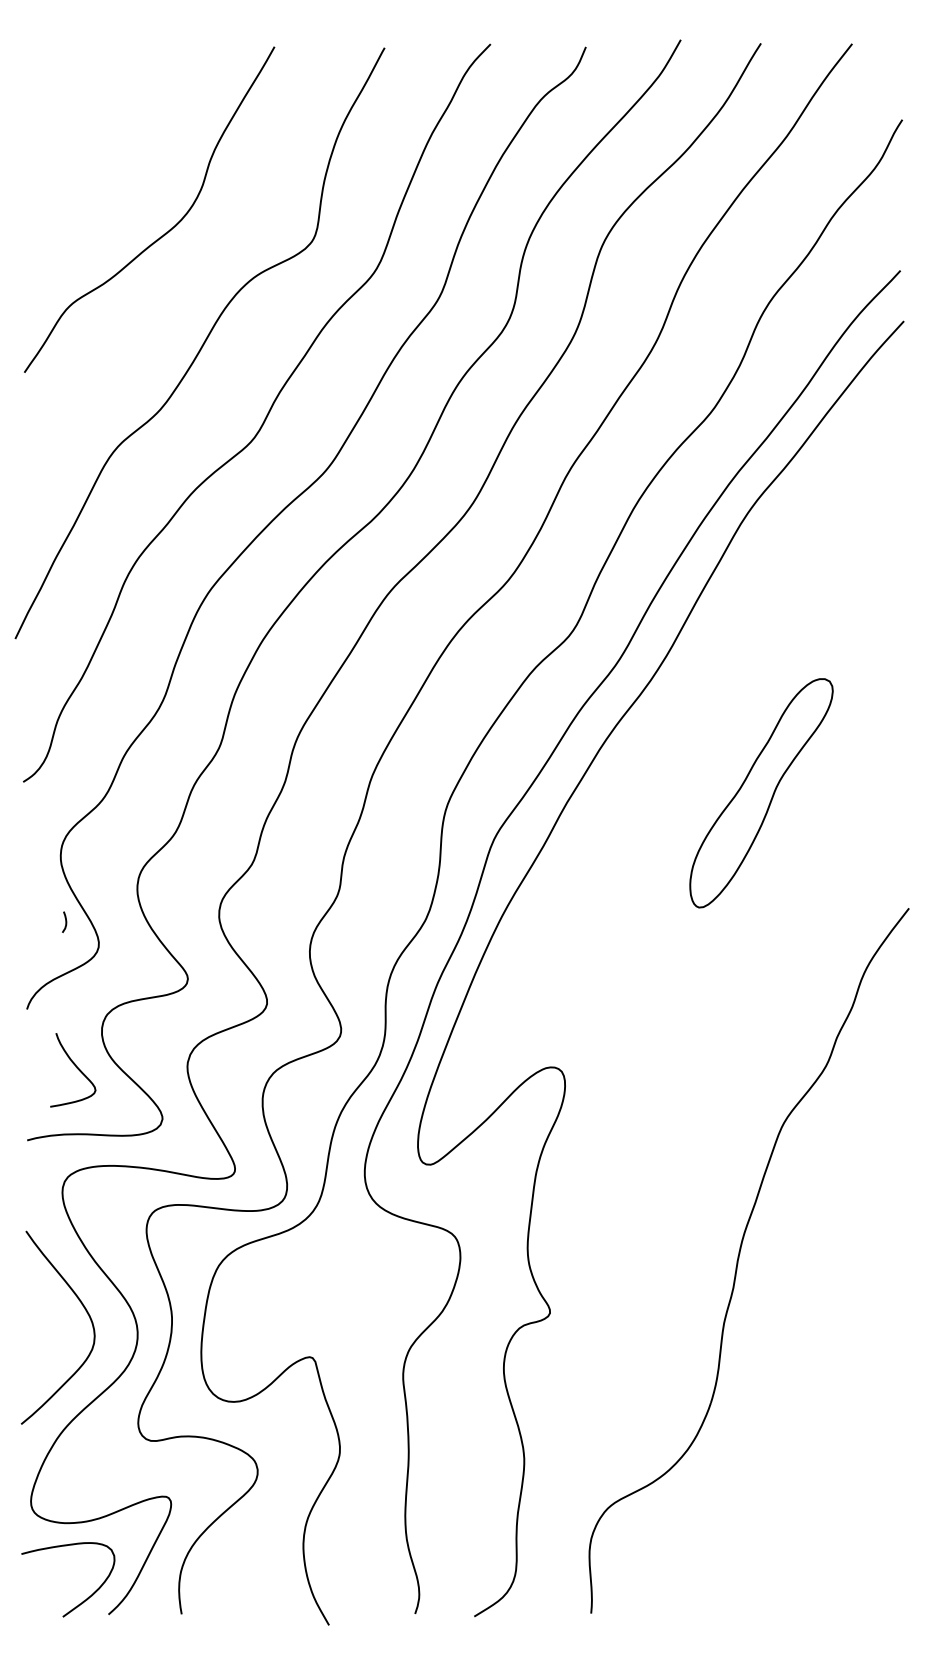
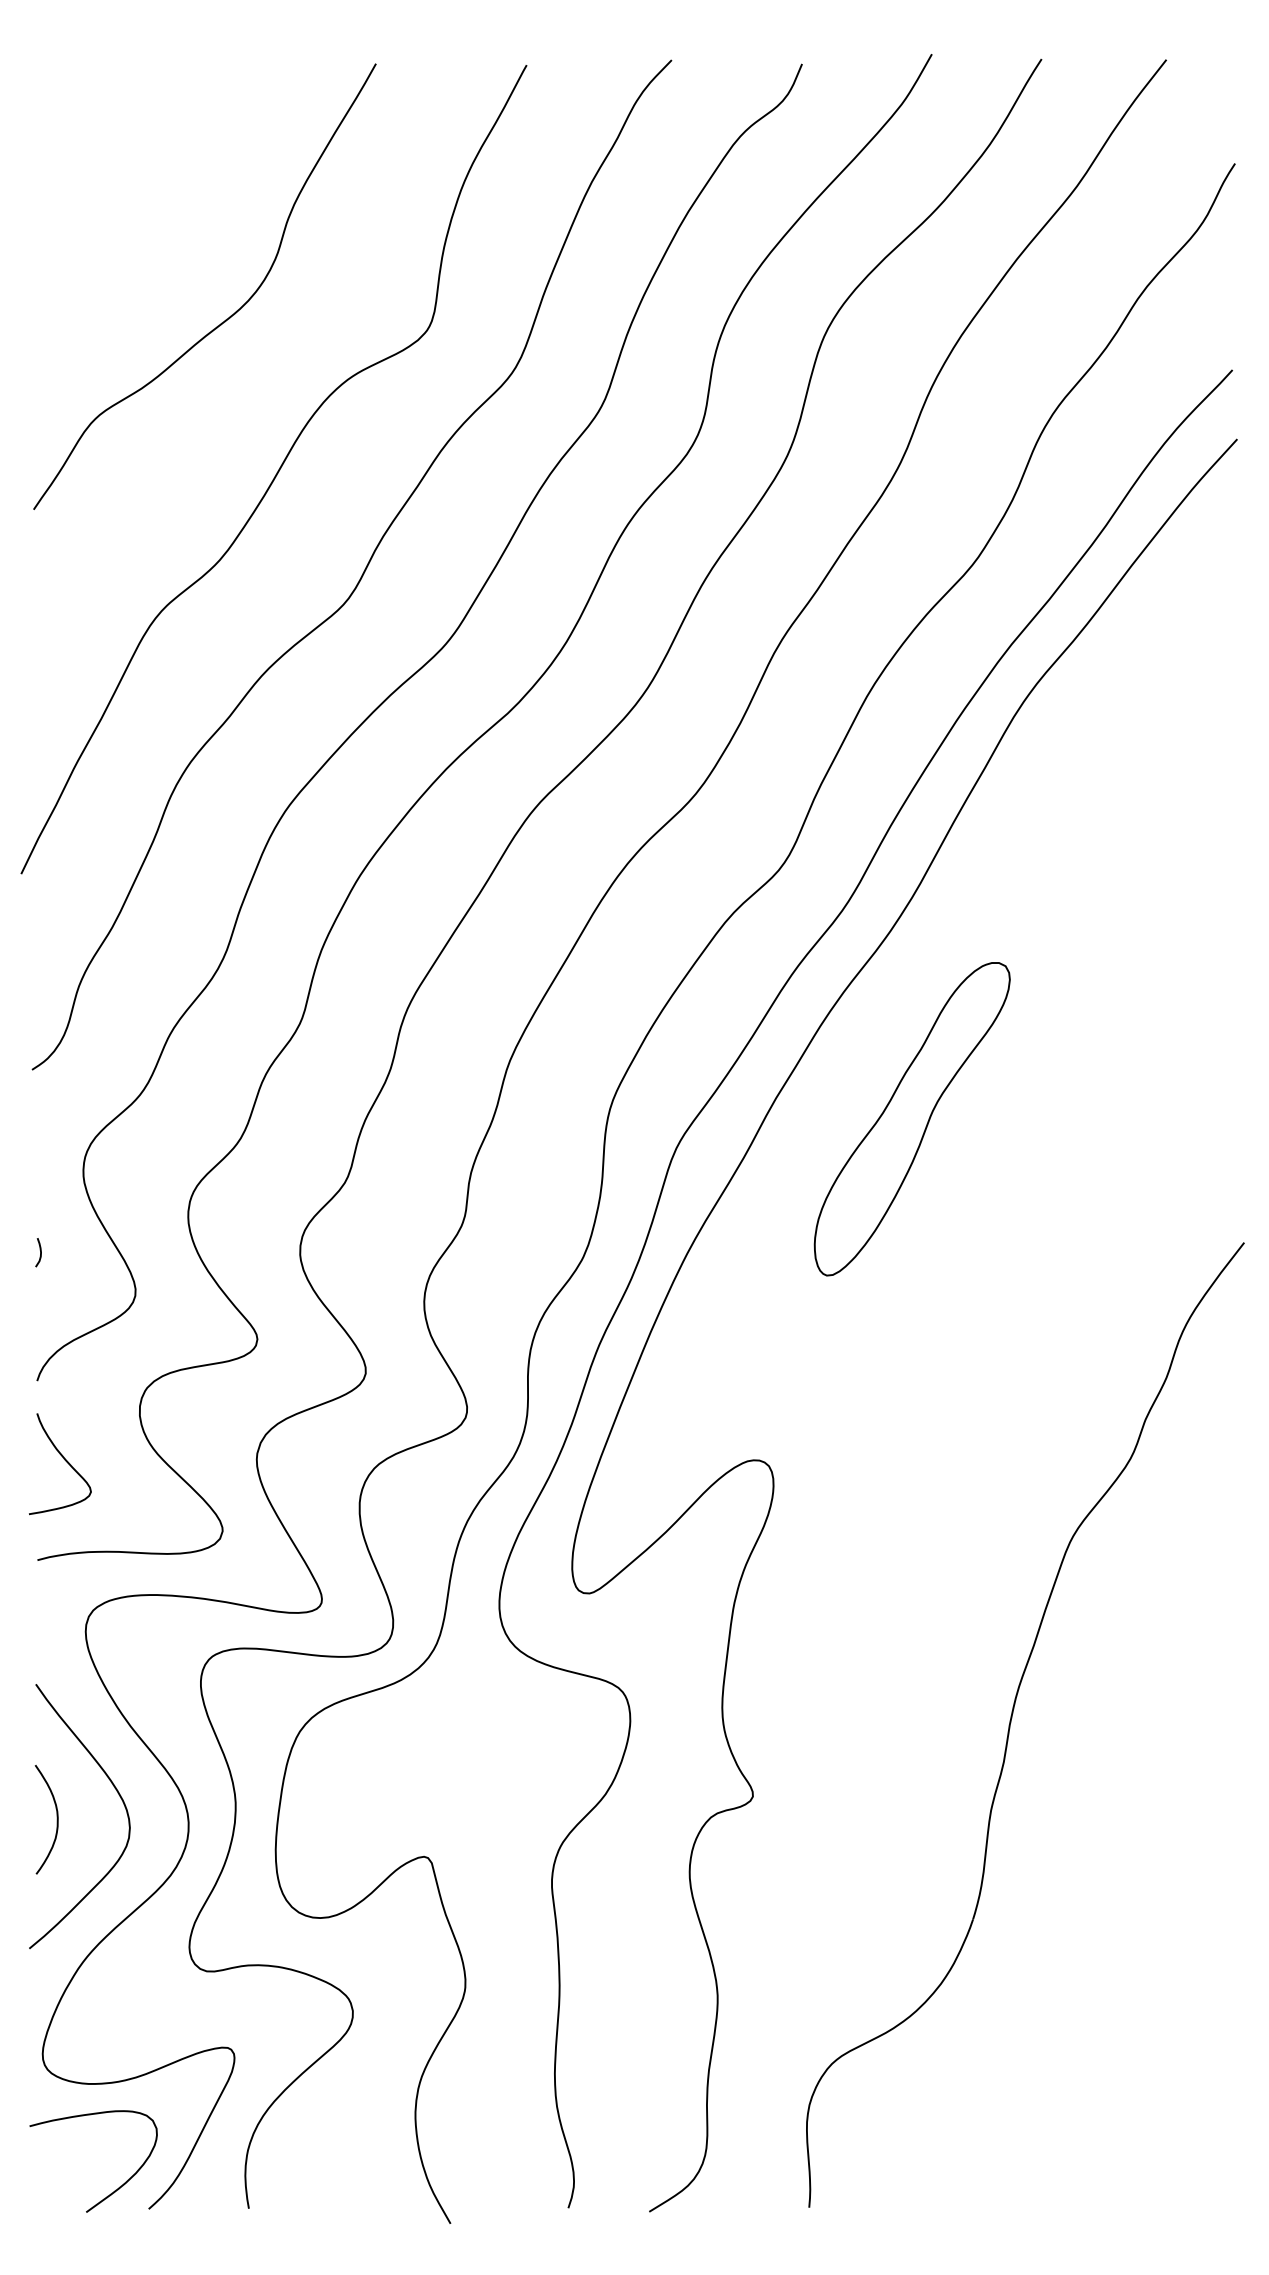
part: (760, 793) -> (911, 1119), moved
curve: (65, 922) -> (40, 1252), moved
curve: (76, 1067) -> (64, 1460), moved
curve: (41, 1329) -> (56, 1819), added

